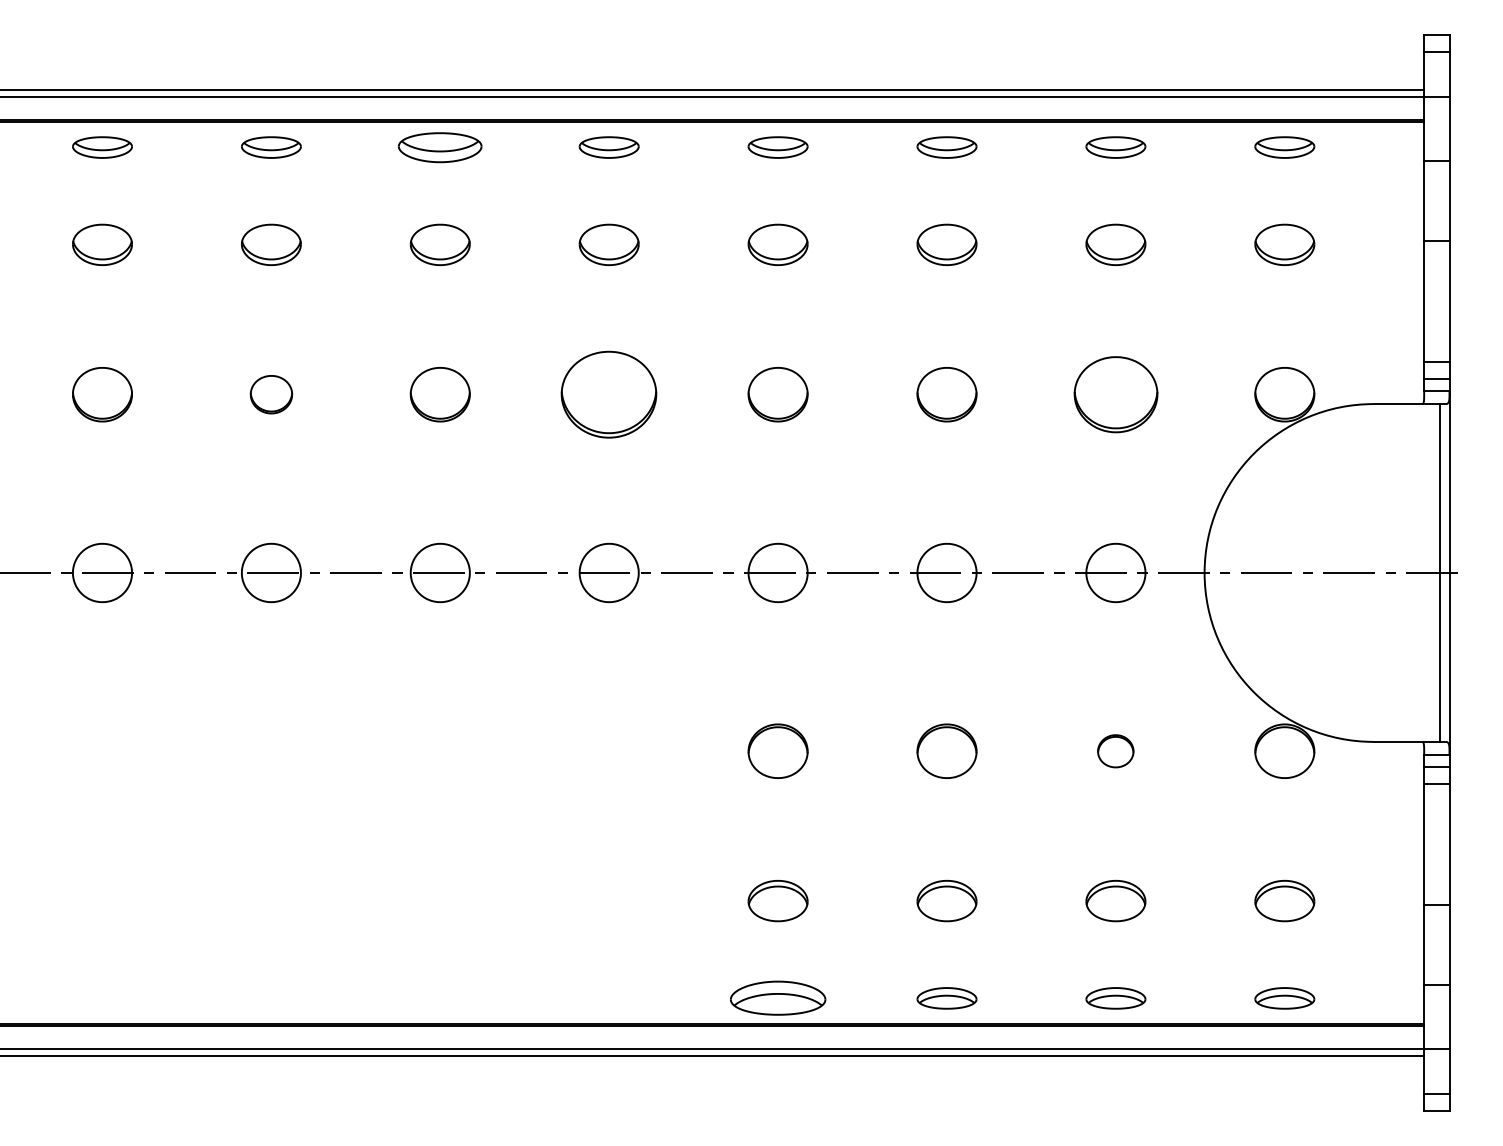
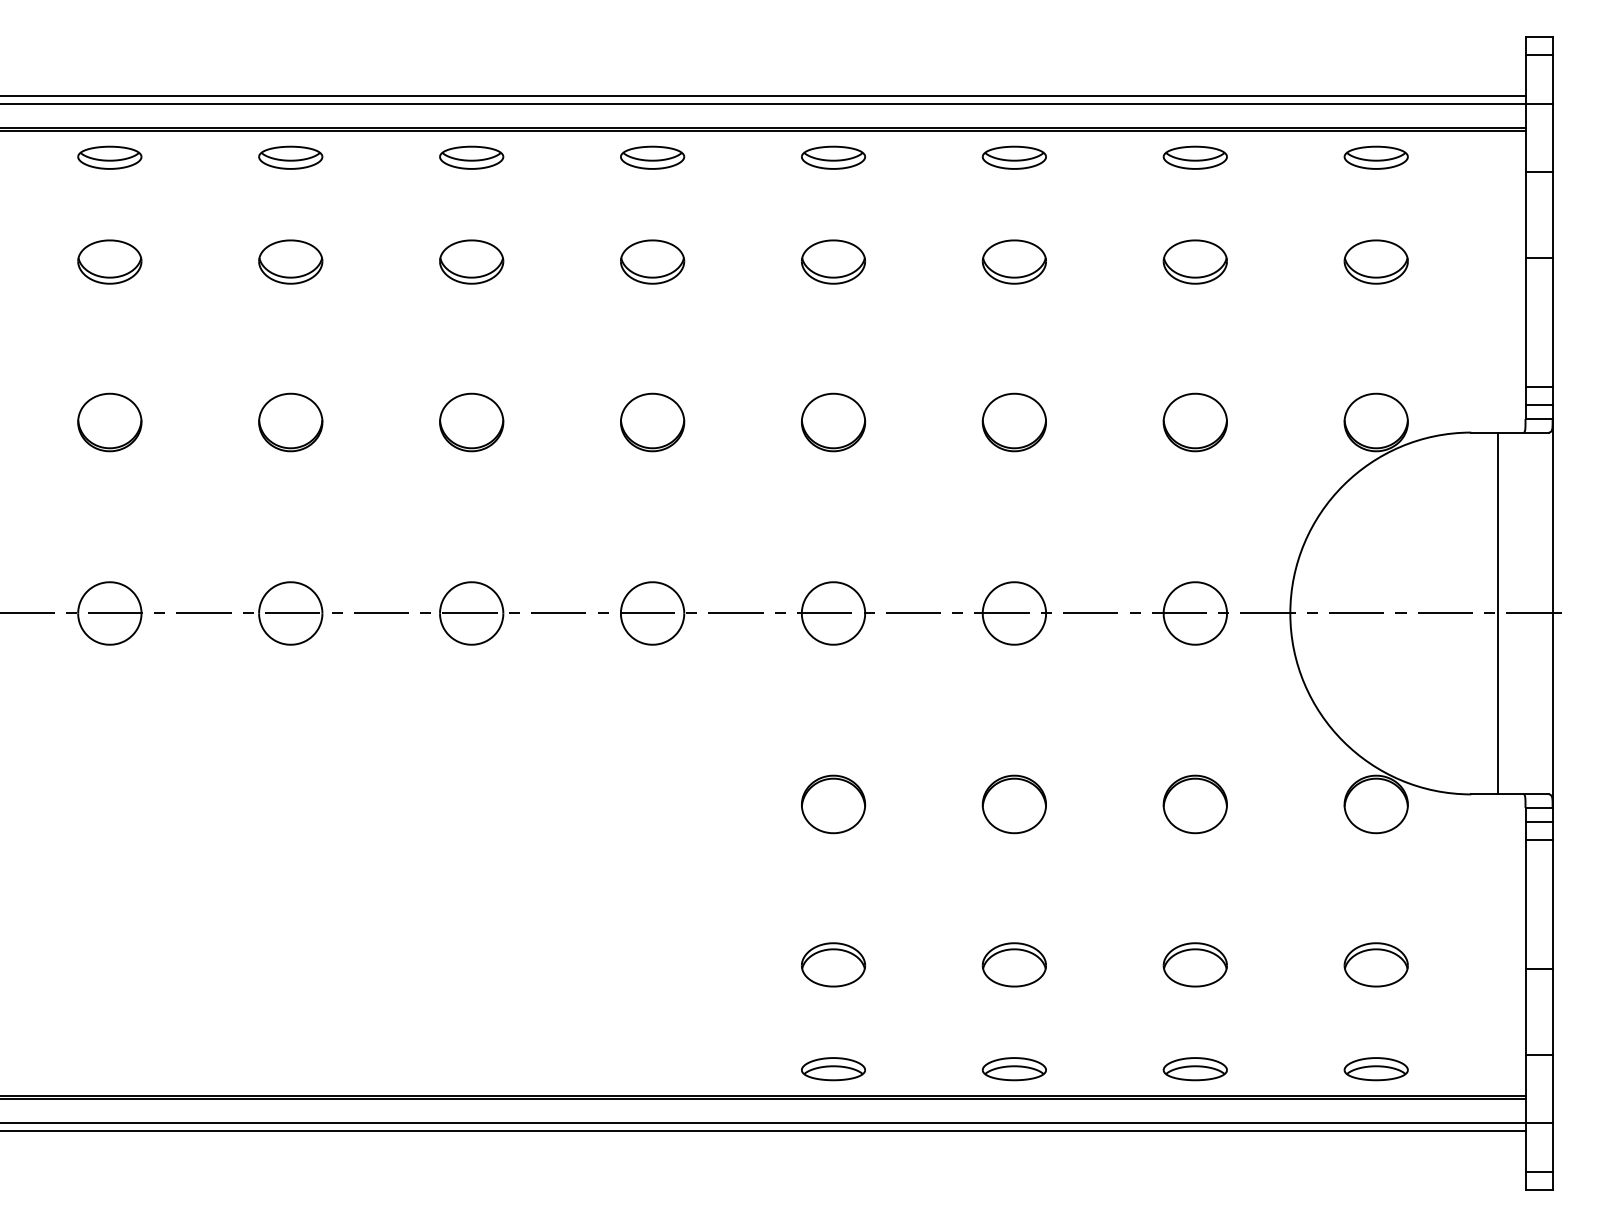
part: (440, 147) -> (471, 157), size x0.71
part: (271, 394) -> (290, 422), size x1.43
part: (609, 394) -> (652, 422), size x0.62
part: (1115, 394) -> (1194, 422), size x0.71
line: (1440, 573) -> (1498, 613), moved
part: (1115, 751) -> (1194, 804), size x1.67
part: (778, 998) -> (833, 1069), size x0.62

